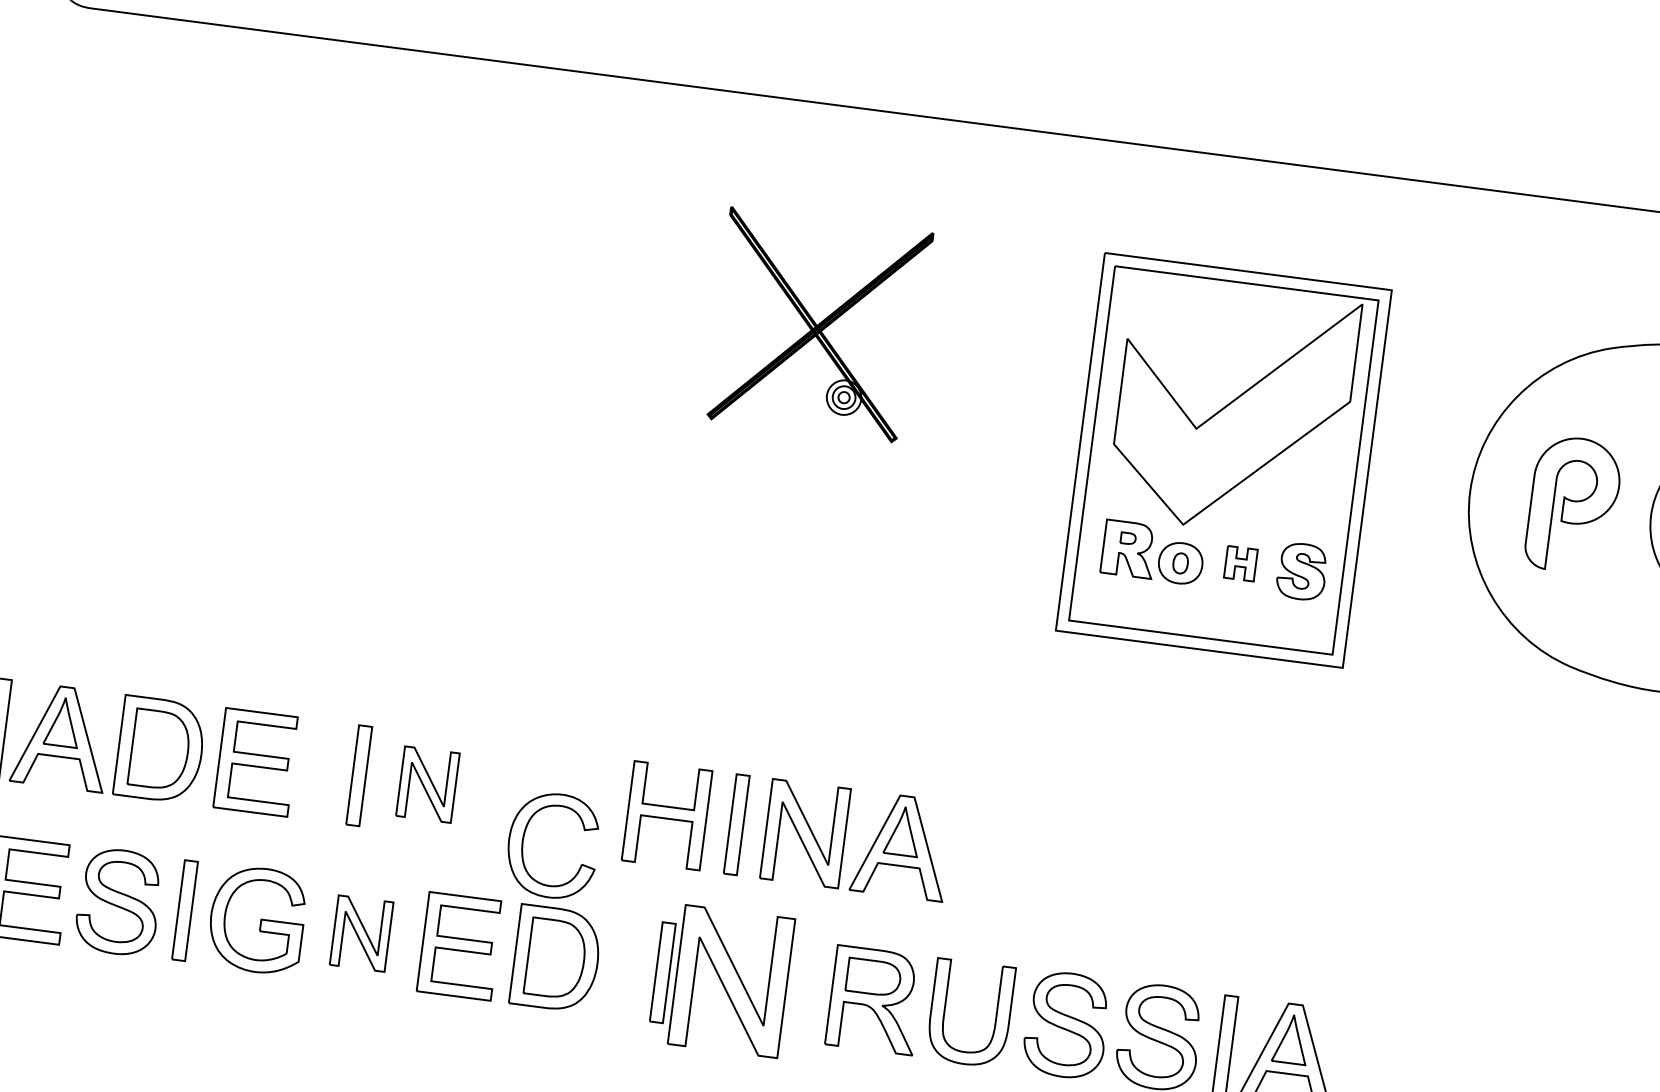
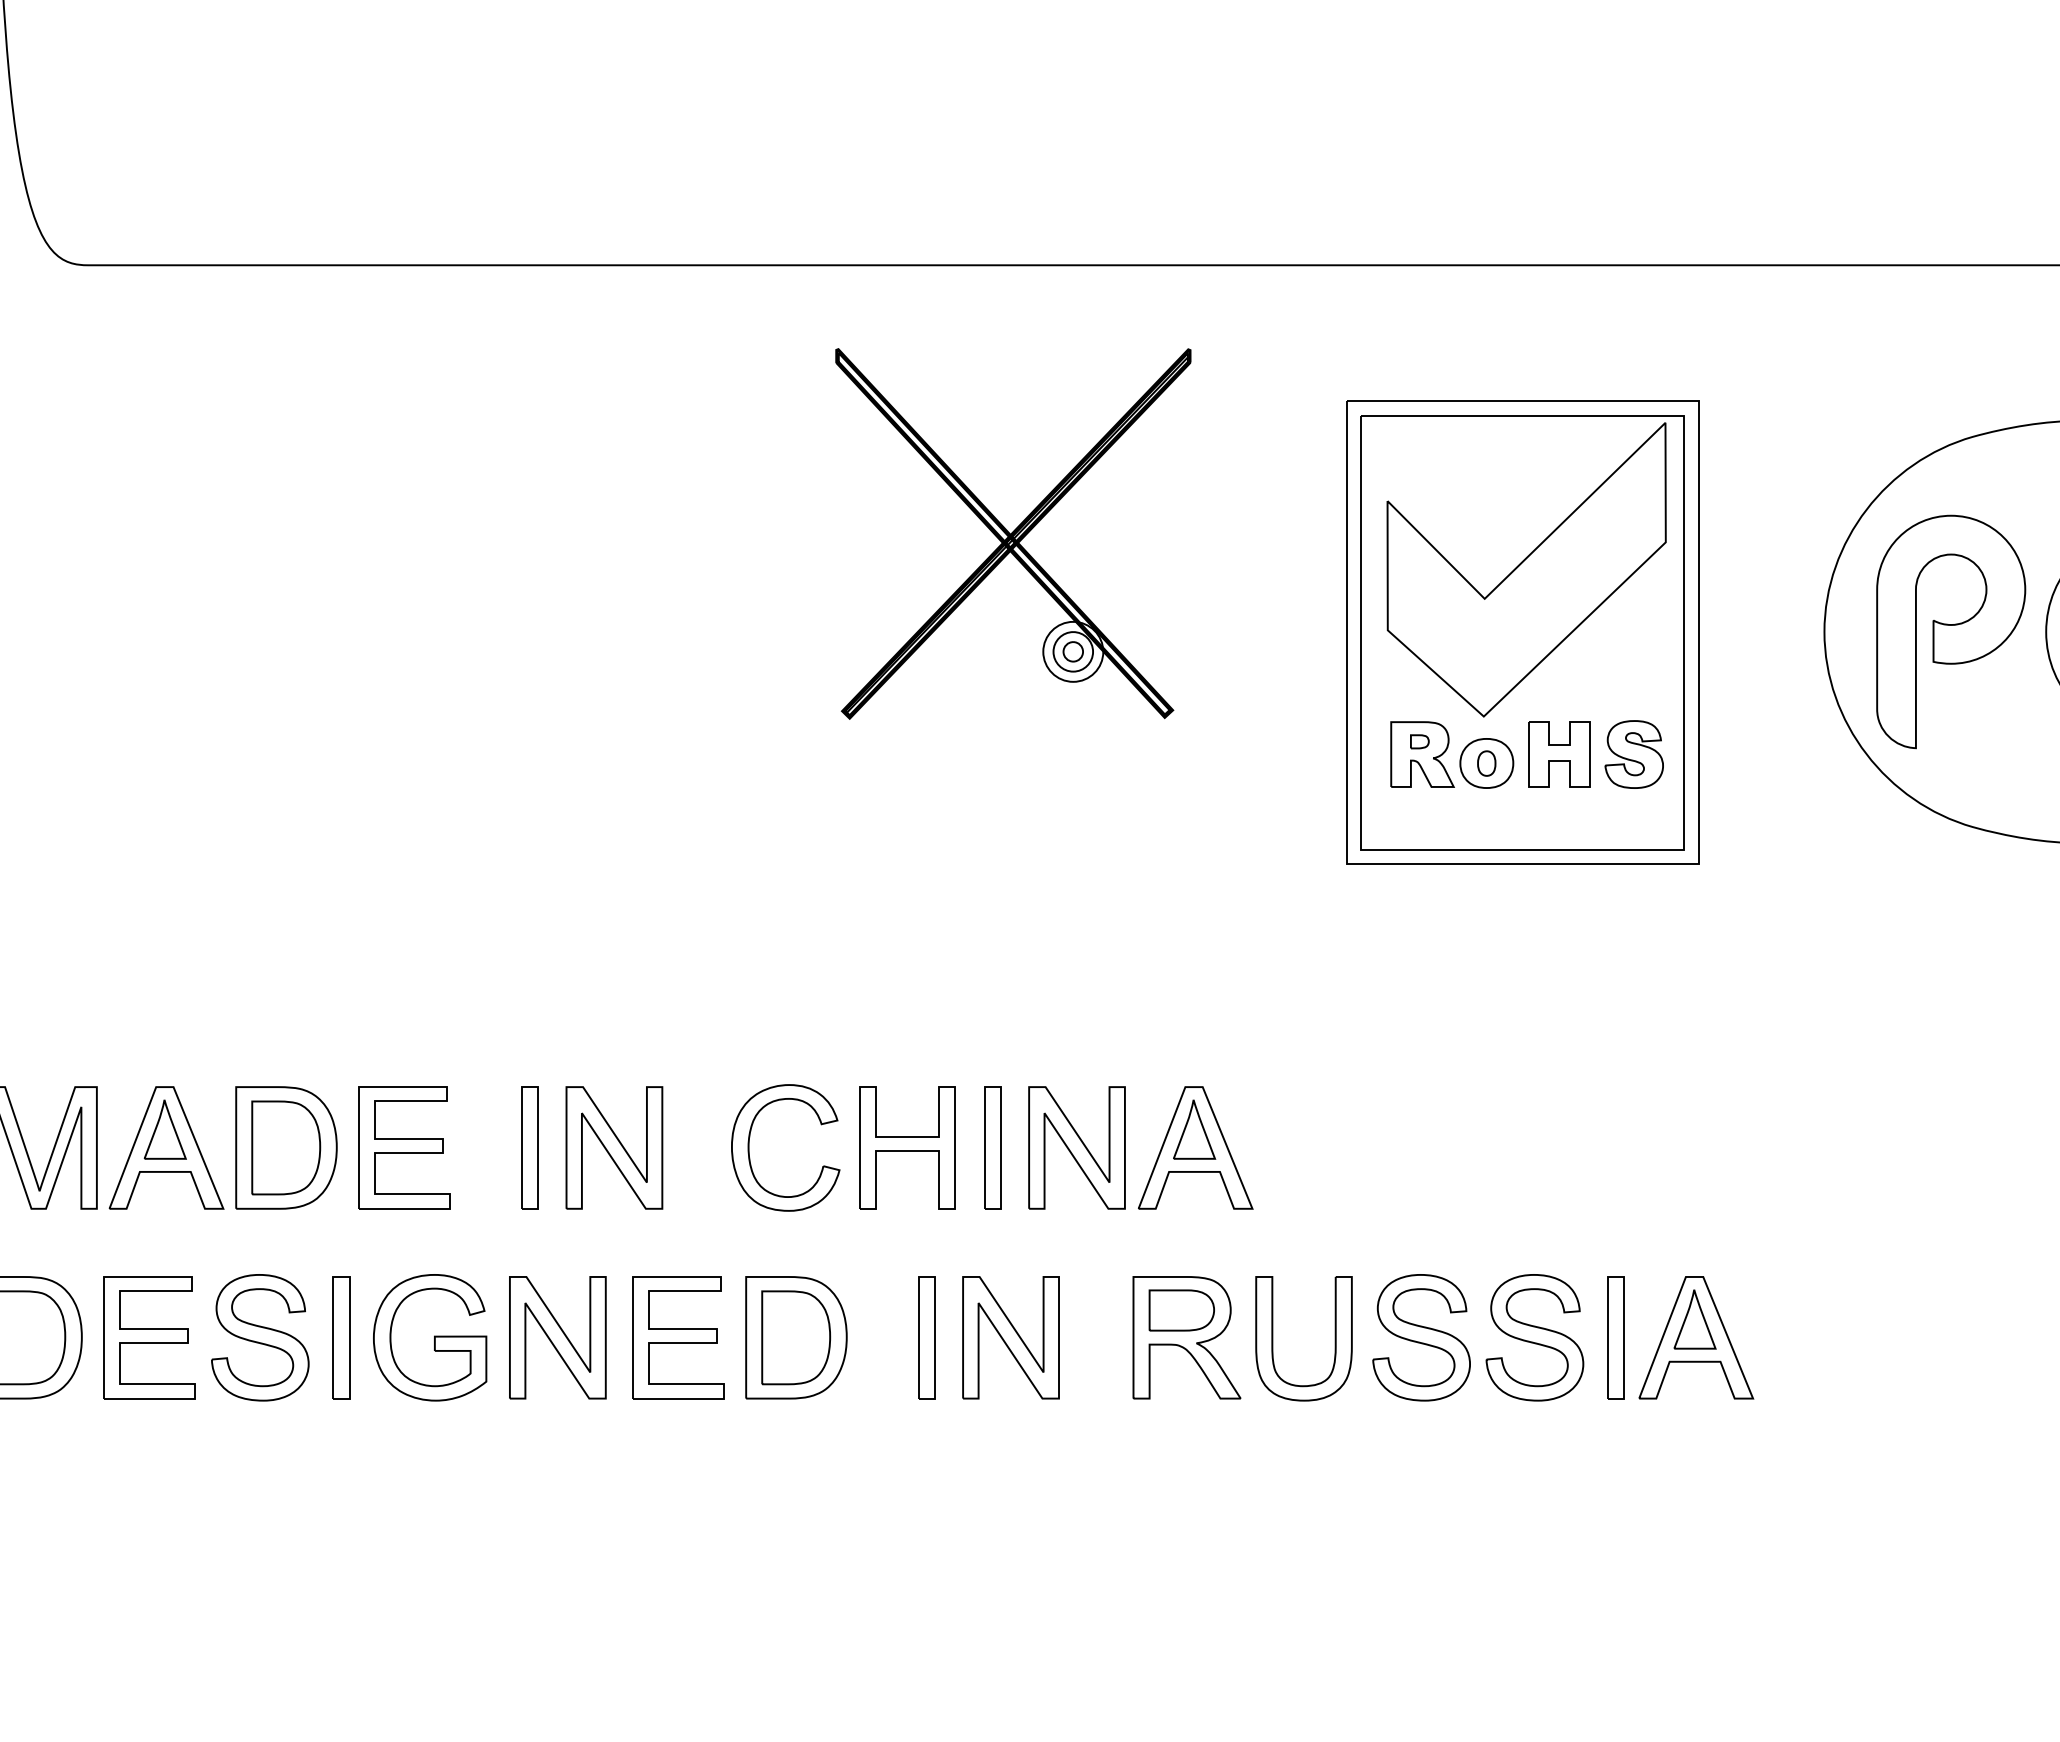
part: (818, 325) -> (1013, 533), size x1.43
part: (1573, 504) -> (1951, 631), size x1.43
part: (1240, 563) -> (1559, 754), size x1.67
part: (428, 784) -> (614, 1147), size x1.43
part: (523, 841) -> (749, 1147), moved
part: (361, 933) -> (557, 1337), size x1.43
part: (731, 981) -> (1010, 1337), size x0.71

